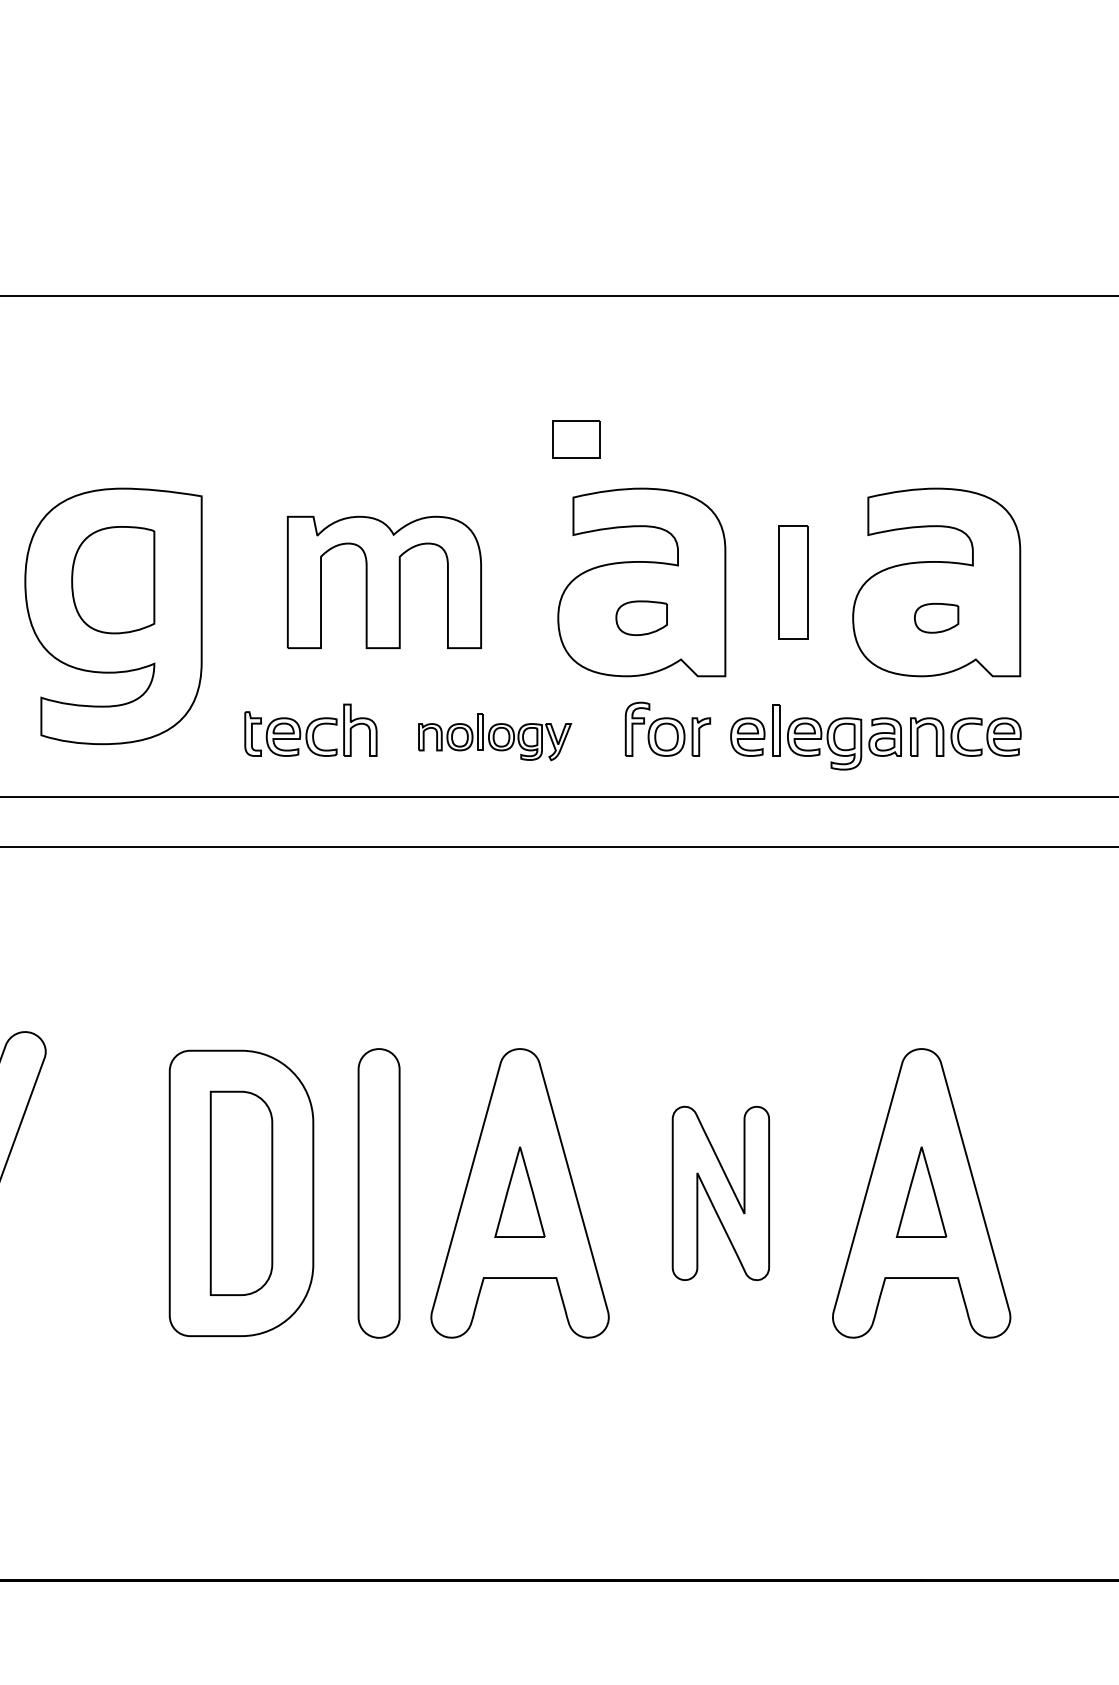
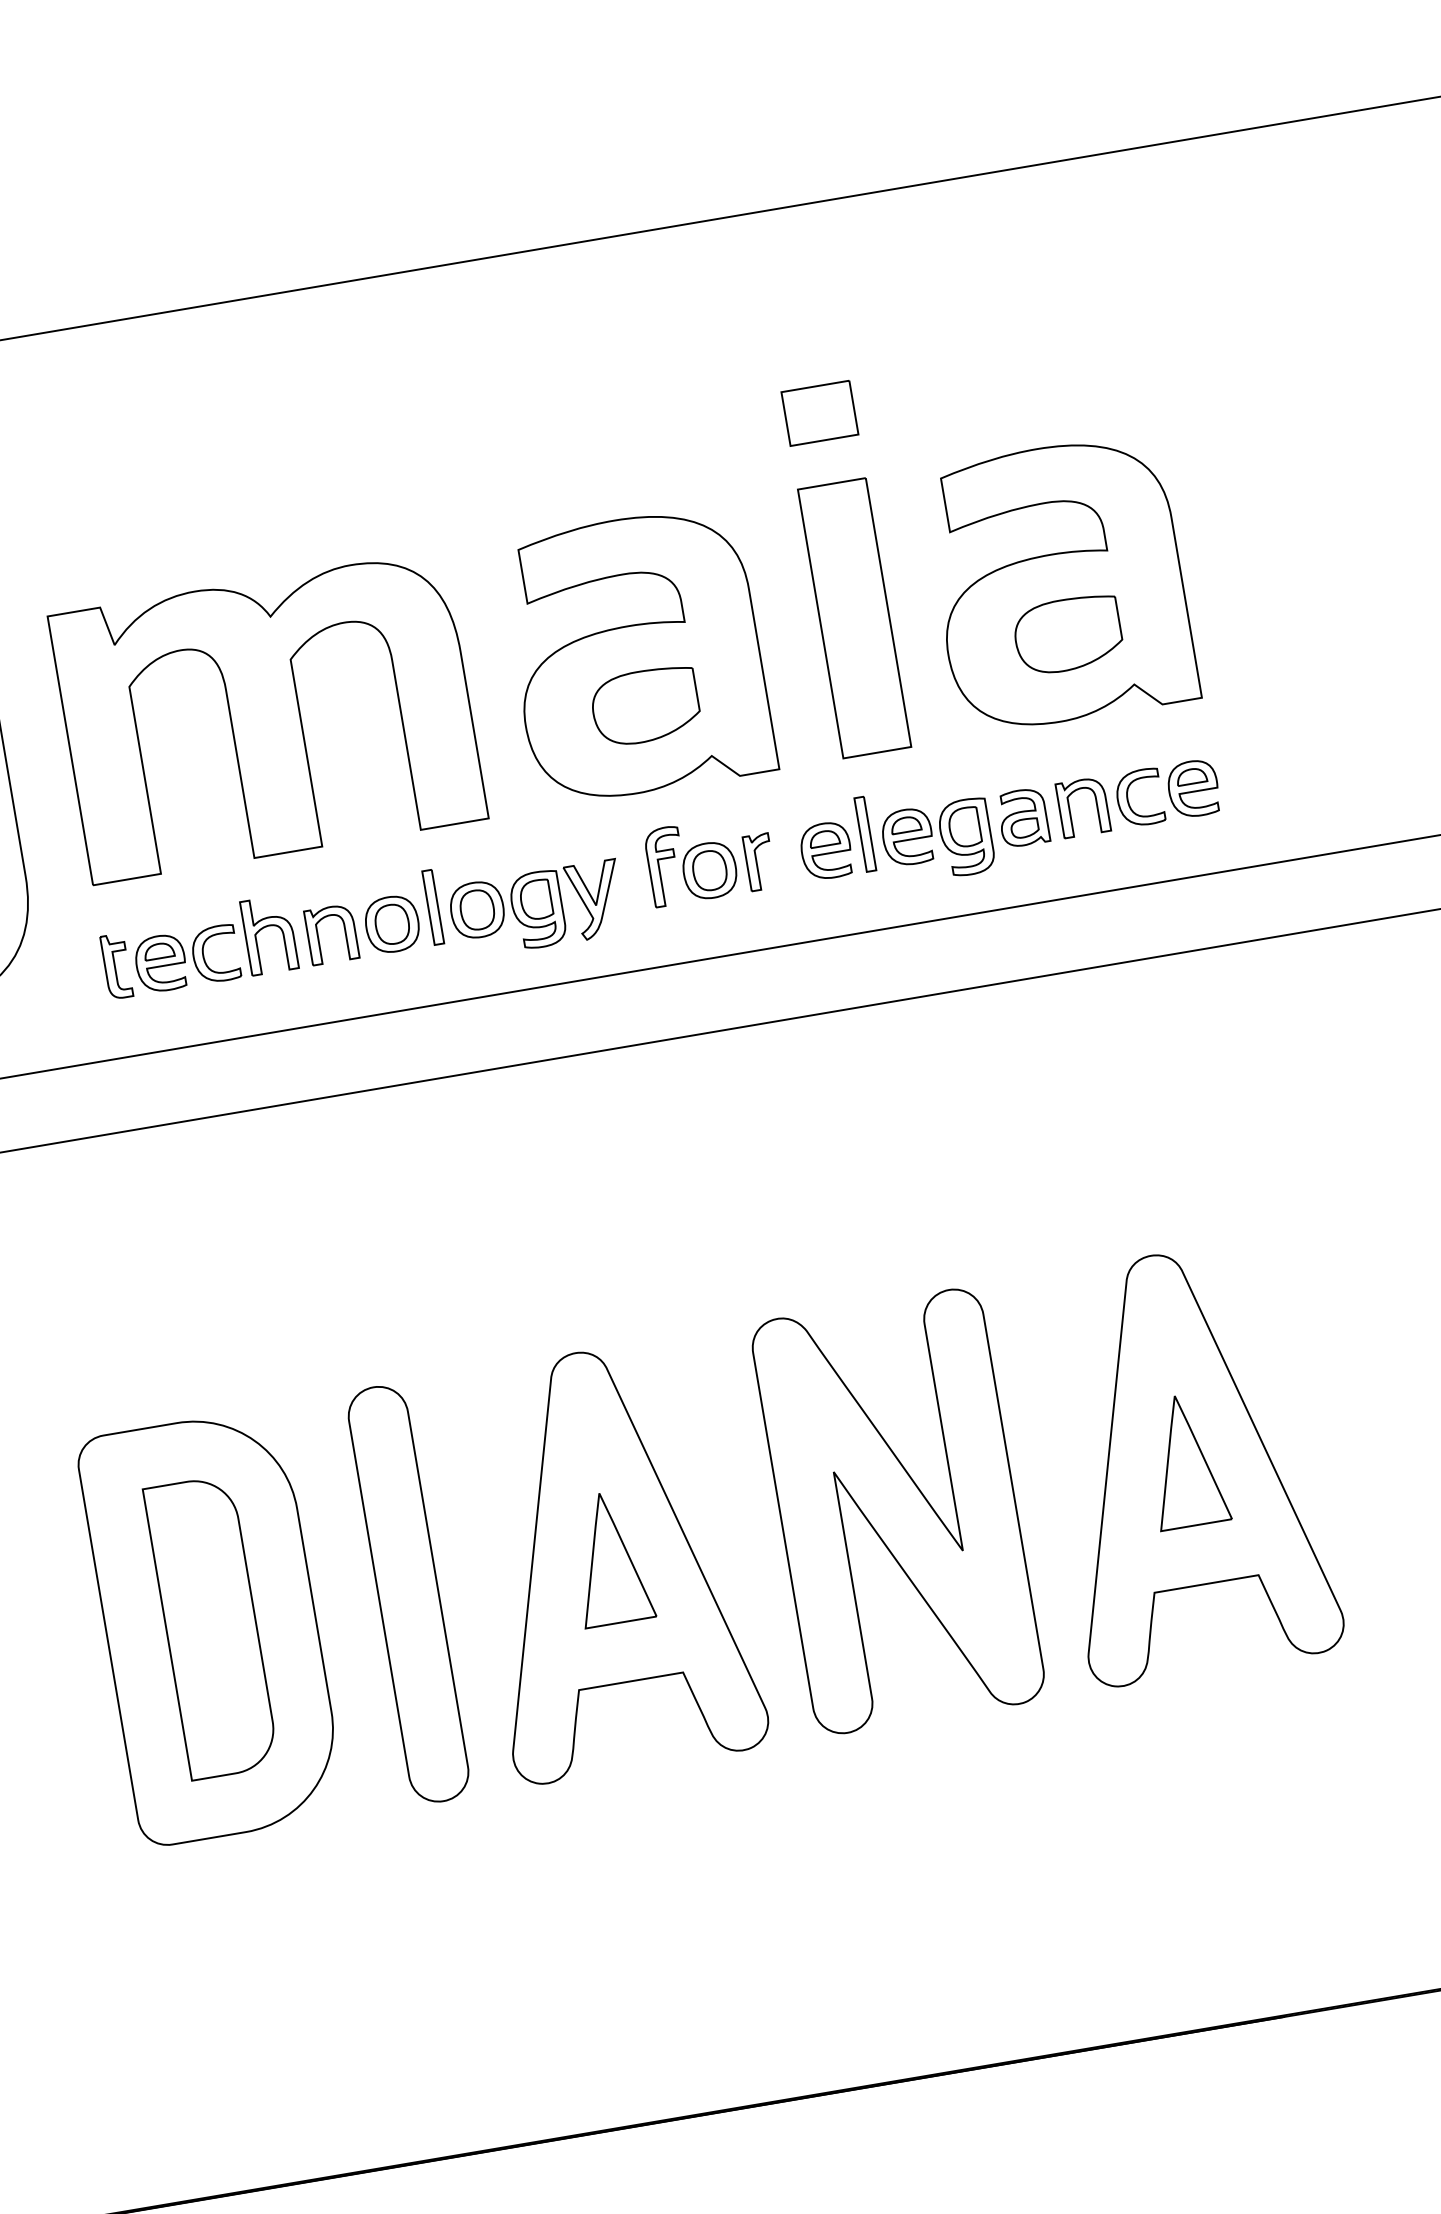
part: (576, 439) -> (819, 413), moved
part: (384, 582) -> (268, 717), size x1.43
part: (793, 582) -> (854, 618), size x1.67
part: (641, 618) -> (645, 706), size x1.43
part: (936, 618) -> (1067, 635), size x1.67
part: (494, 737) -> (463, 912), size x1.43
part: (720, 1193) -> (897, 1511), size x1.67

